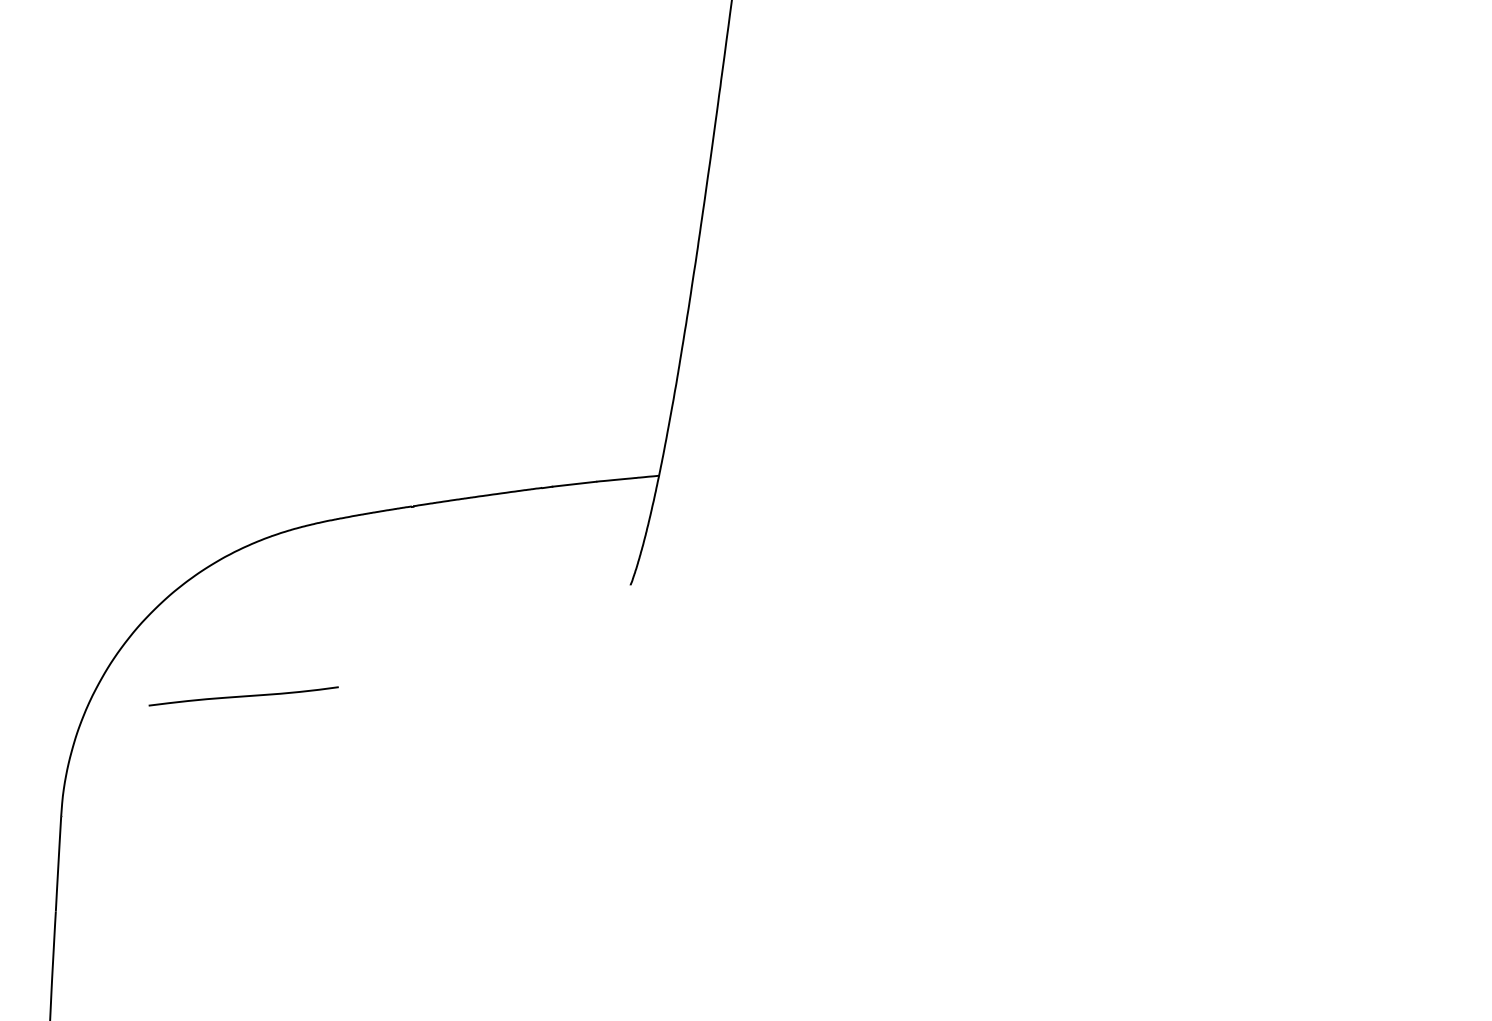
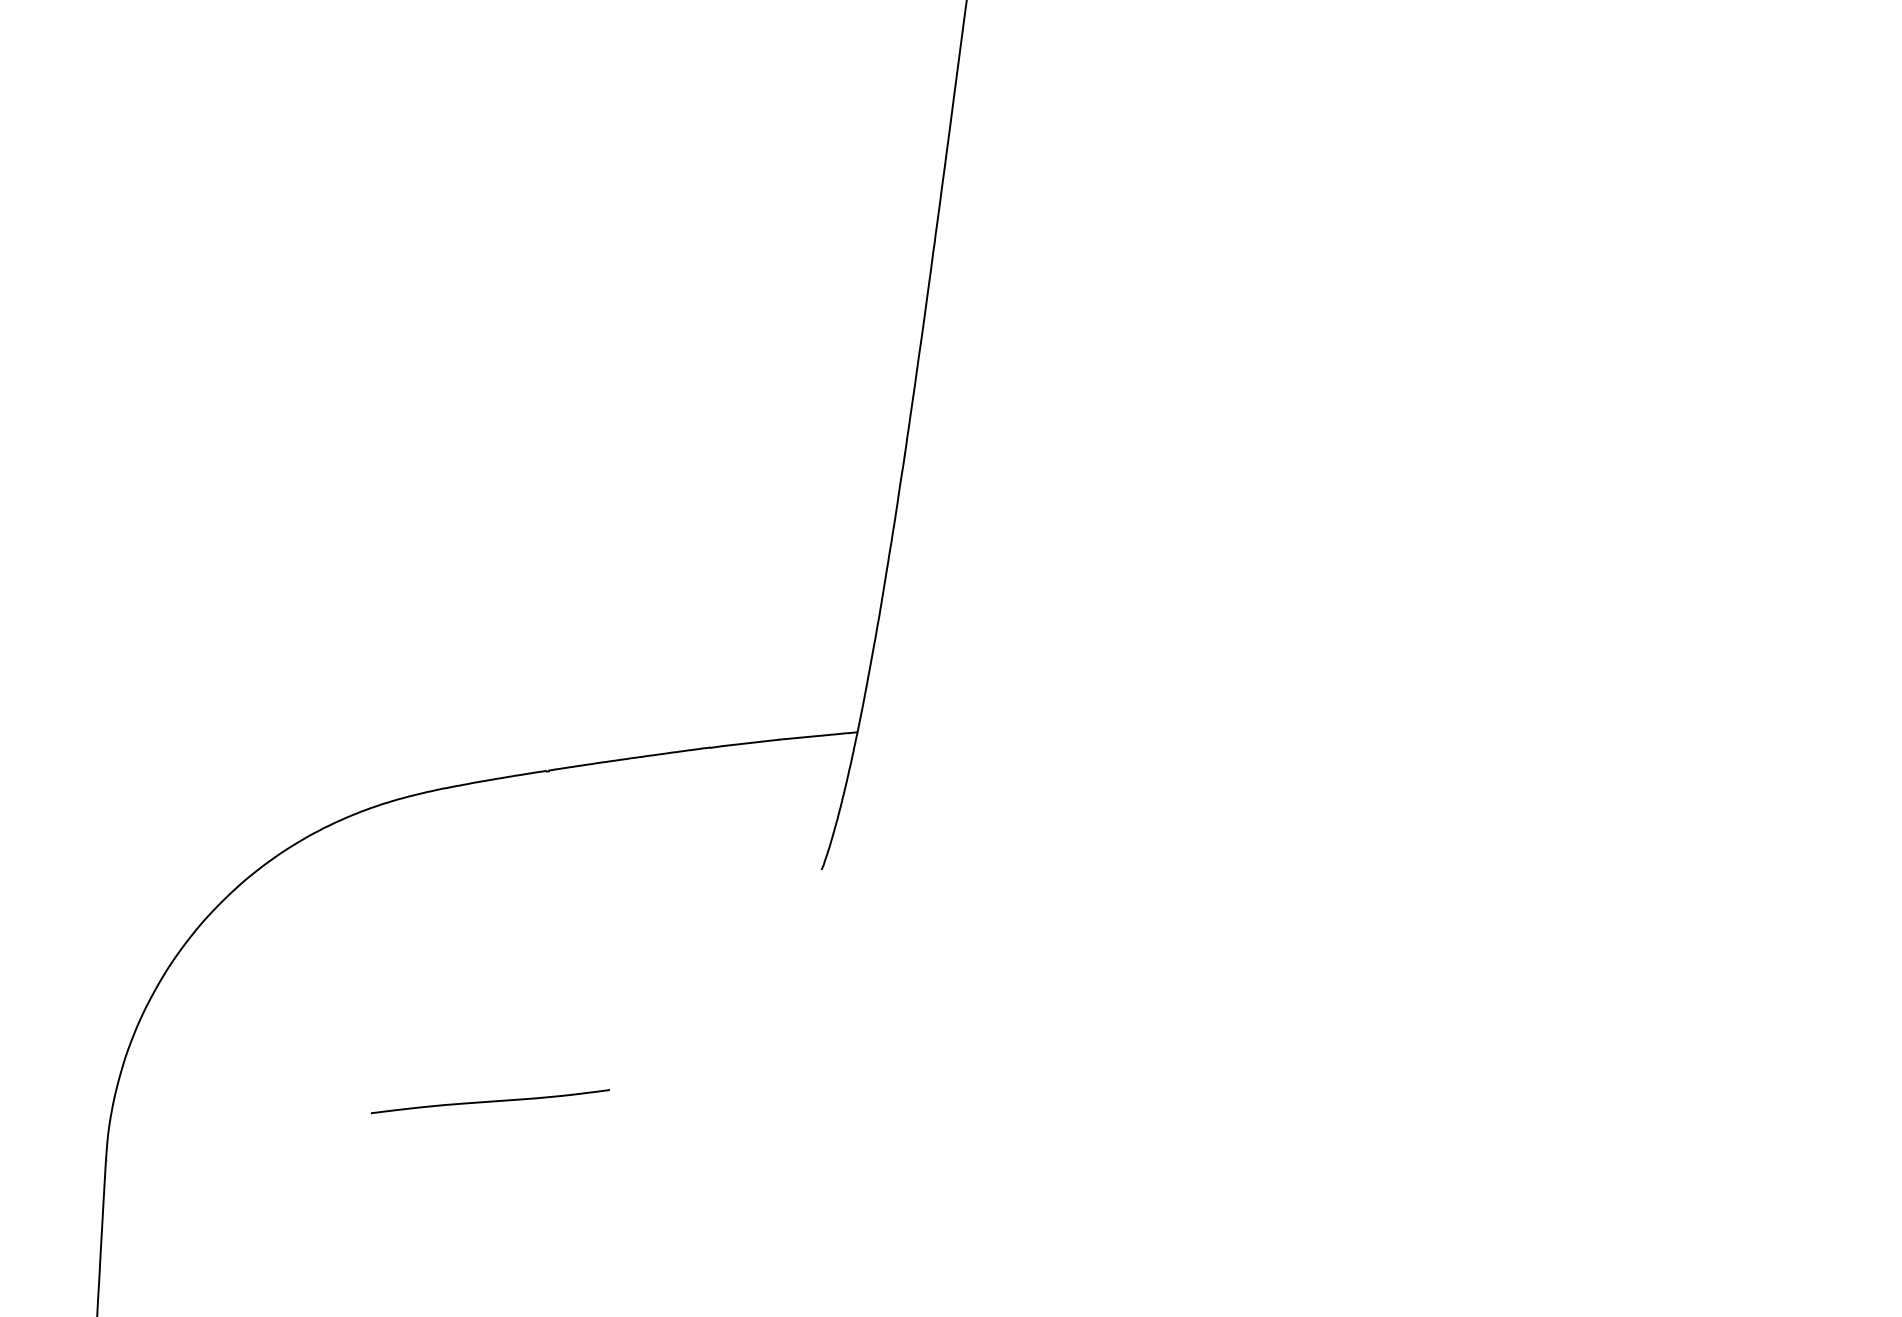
curve: (243, 696) -> (490, 1101), moved

